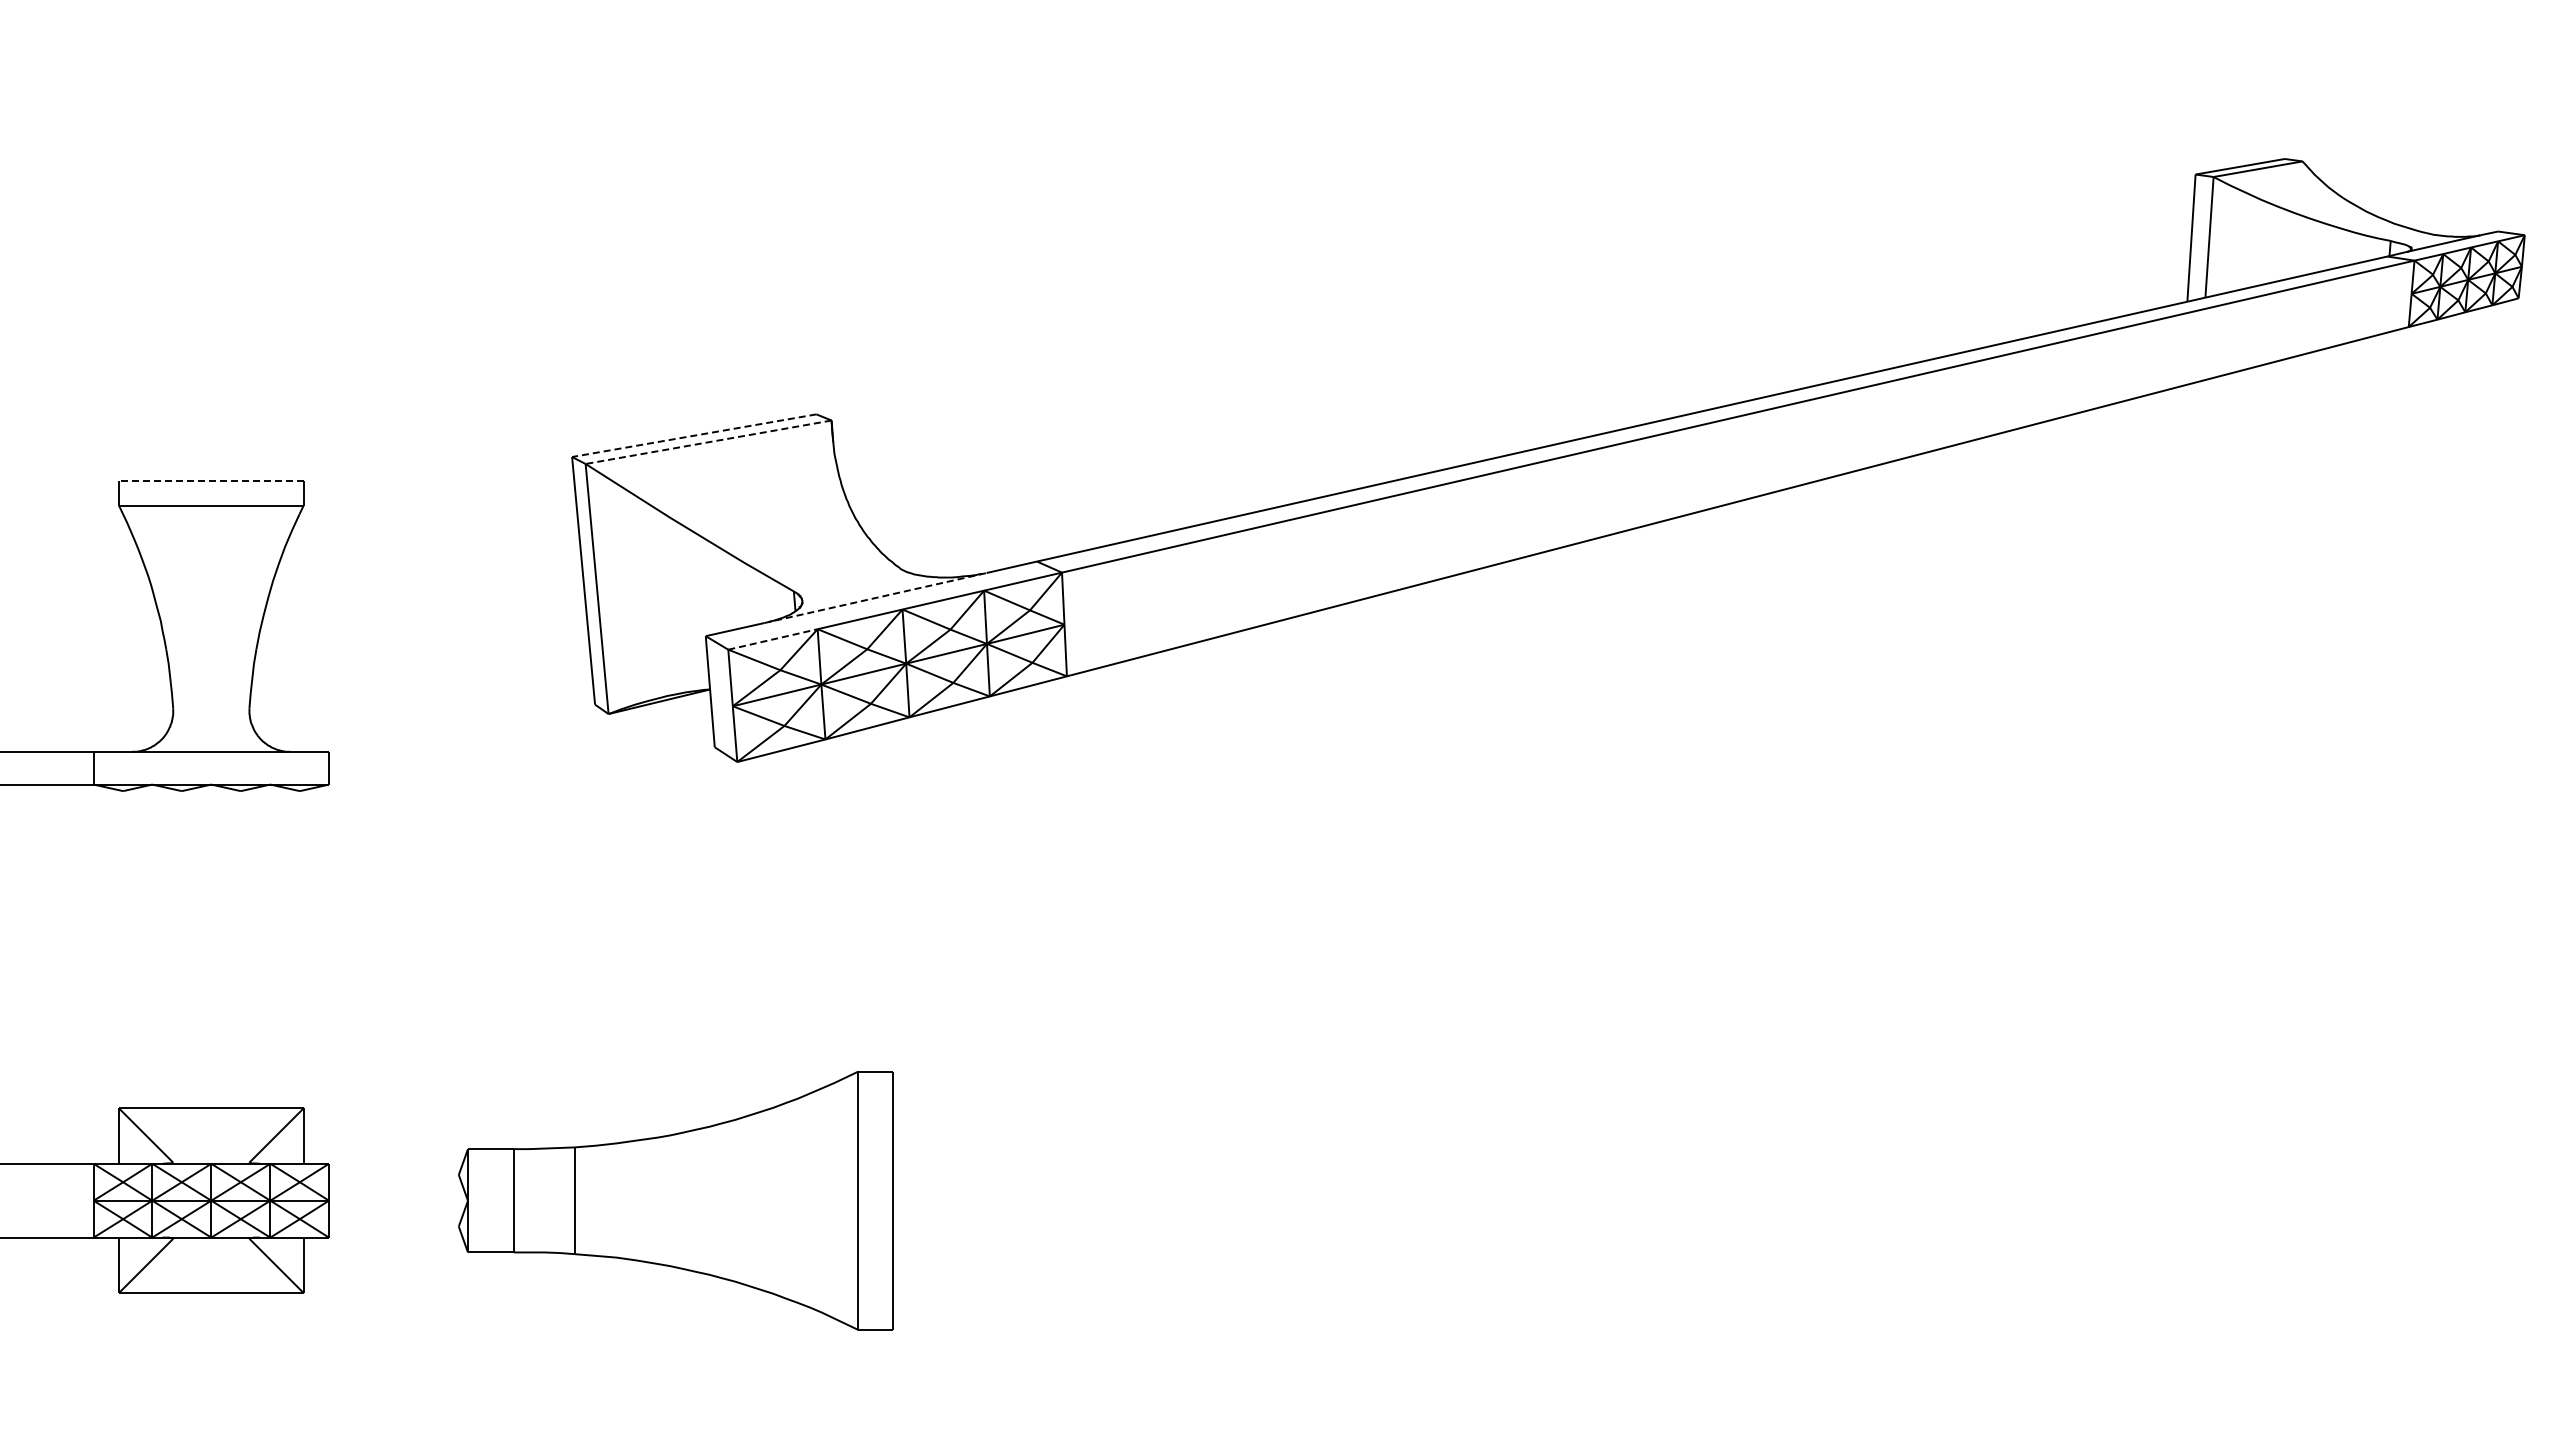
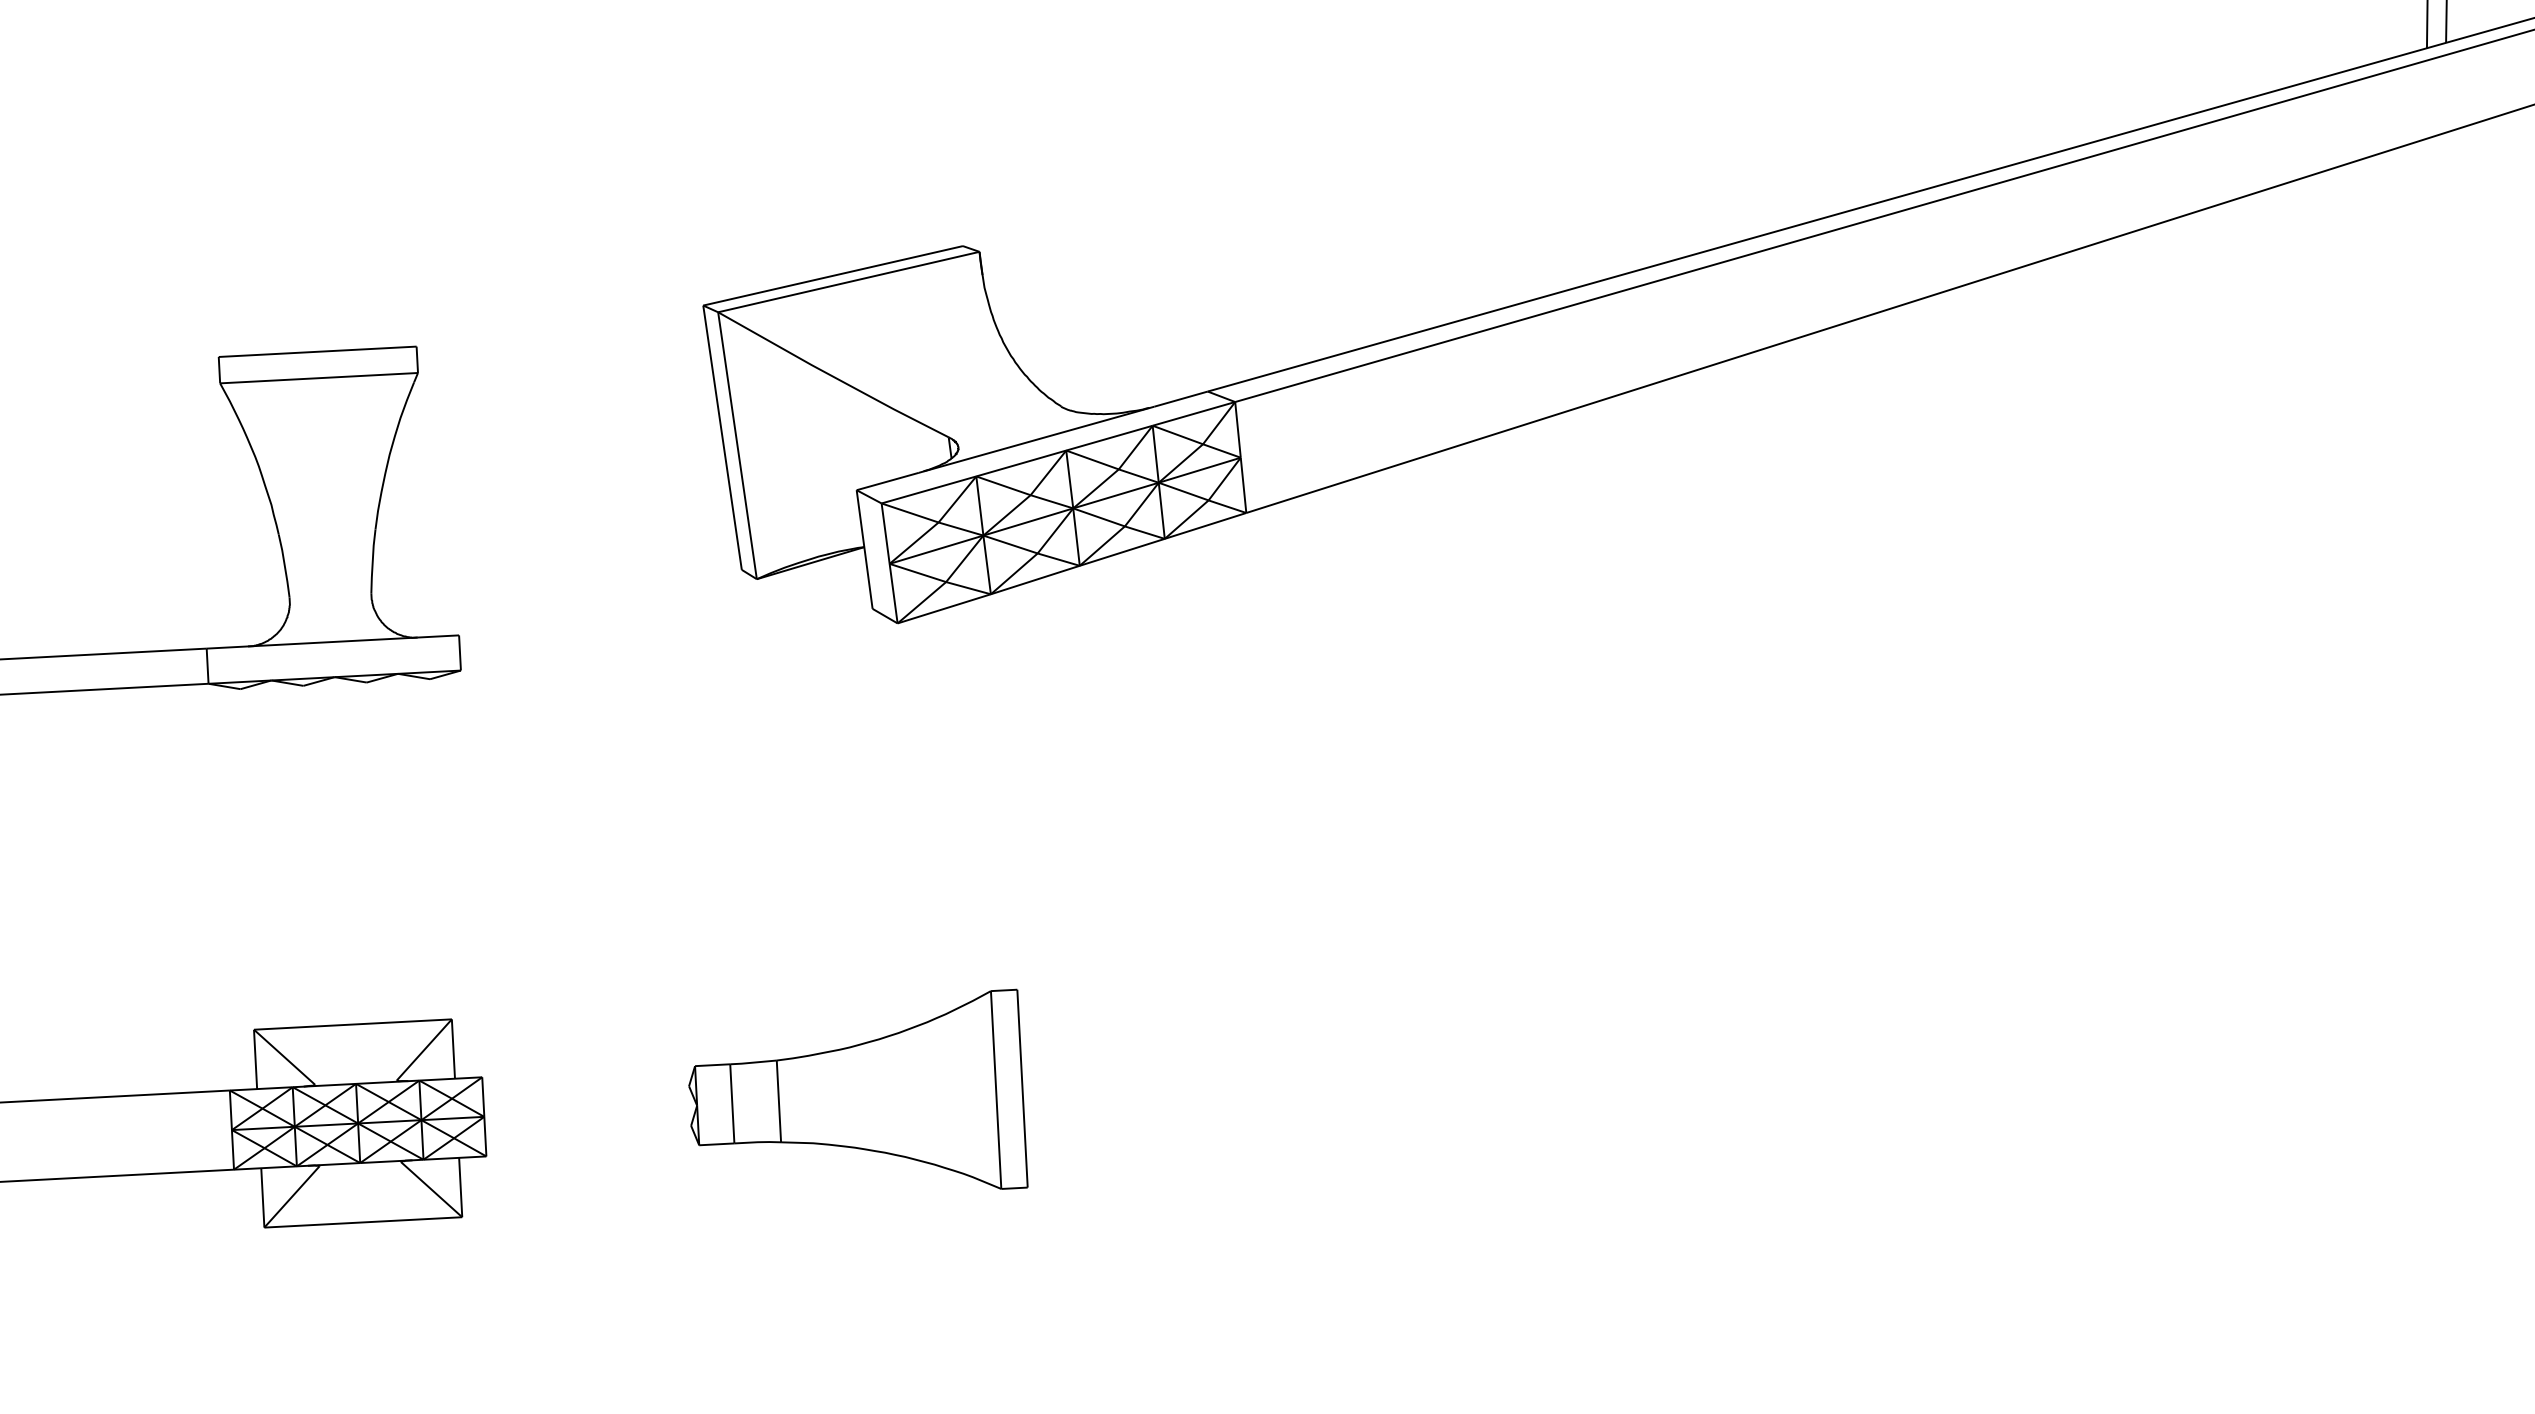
line: (693, 435) -> (832, 275), dashed -> solid
line: (708, 442) -> (848, 282), dashed -> solid
line: (210, 481) -> (316, 352), dashed -> solid
line: (875, 598) -> (1036, 440), dashed -> solid
line: (772, 639) -> (928, 490), dashed -> solid
part: (675, 1200) -> (855, 1097), size x0.71

